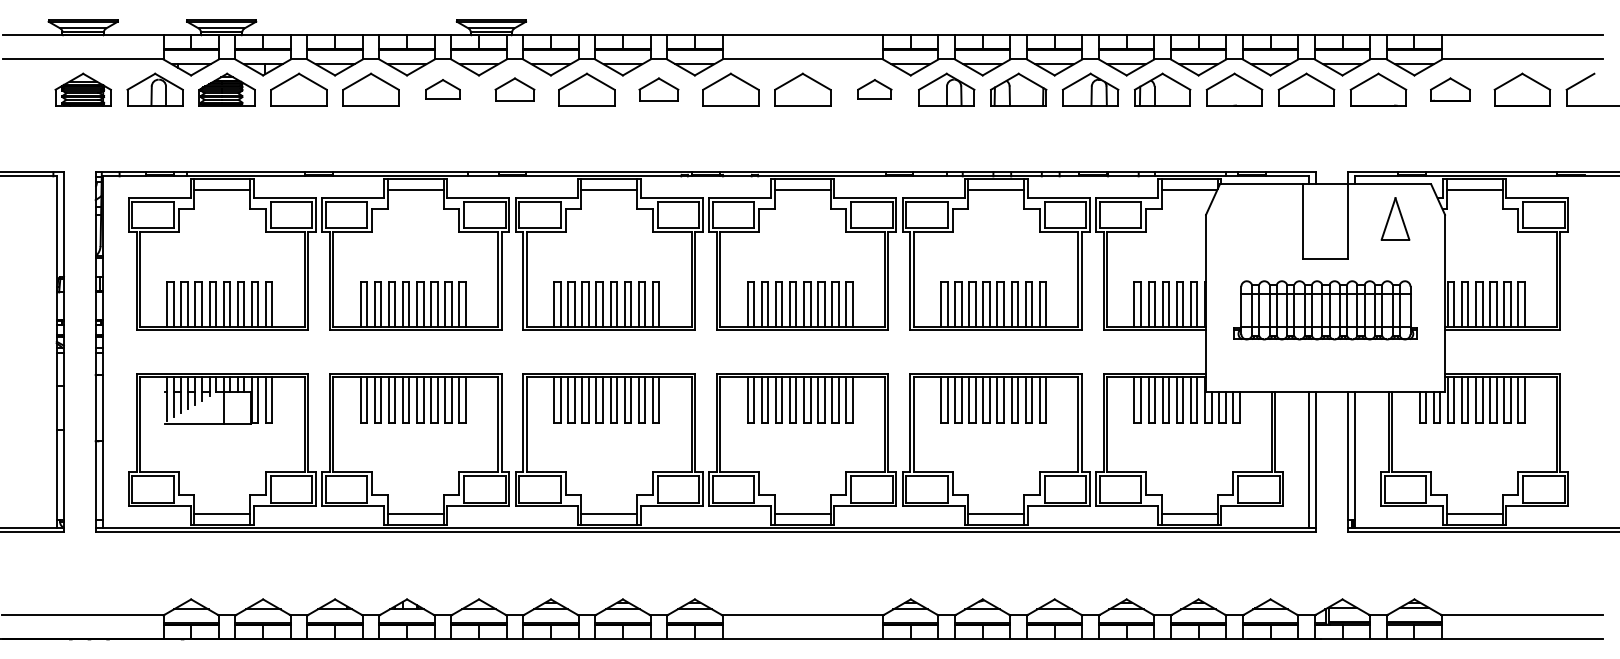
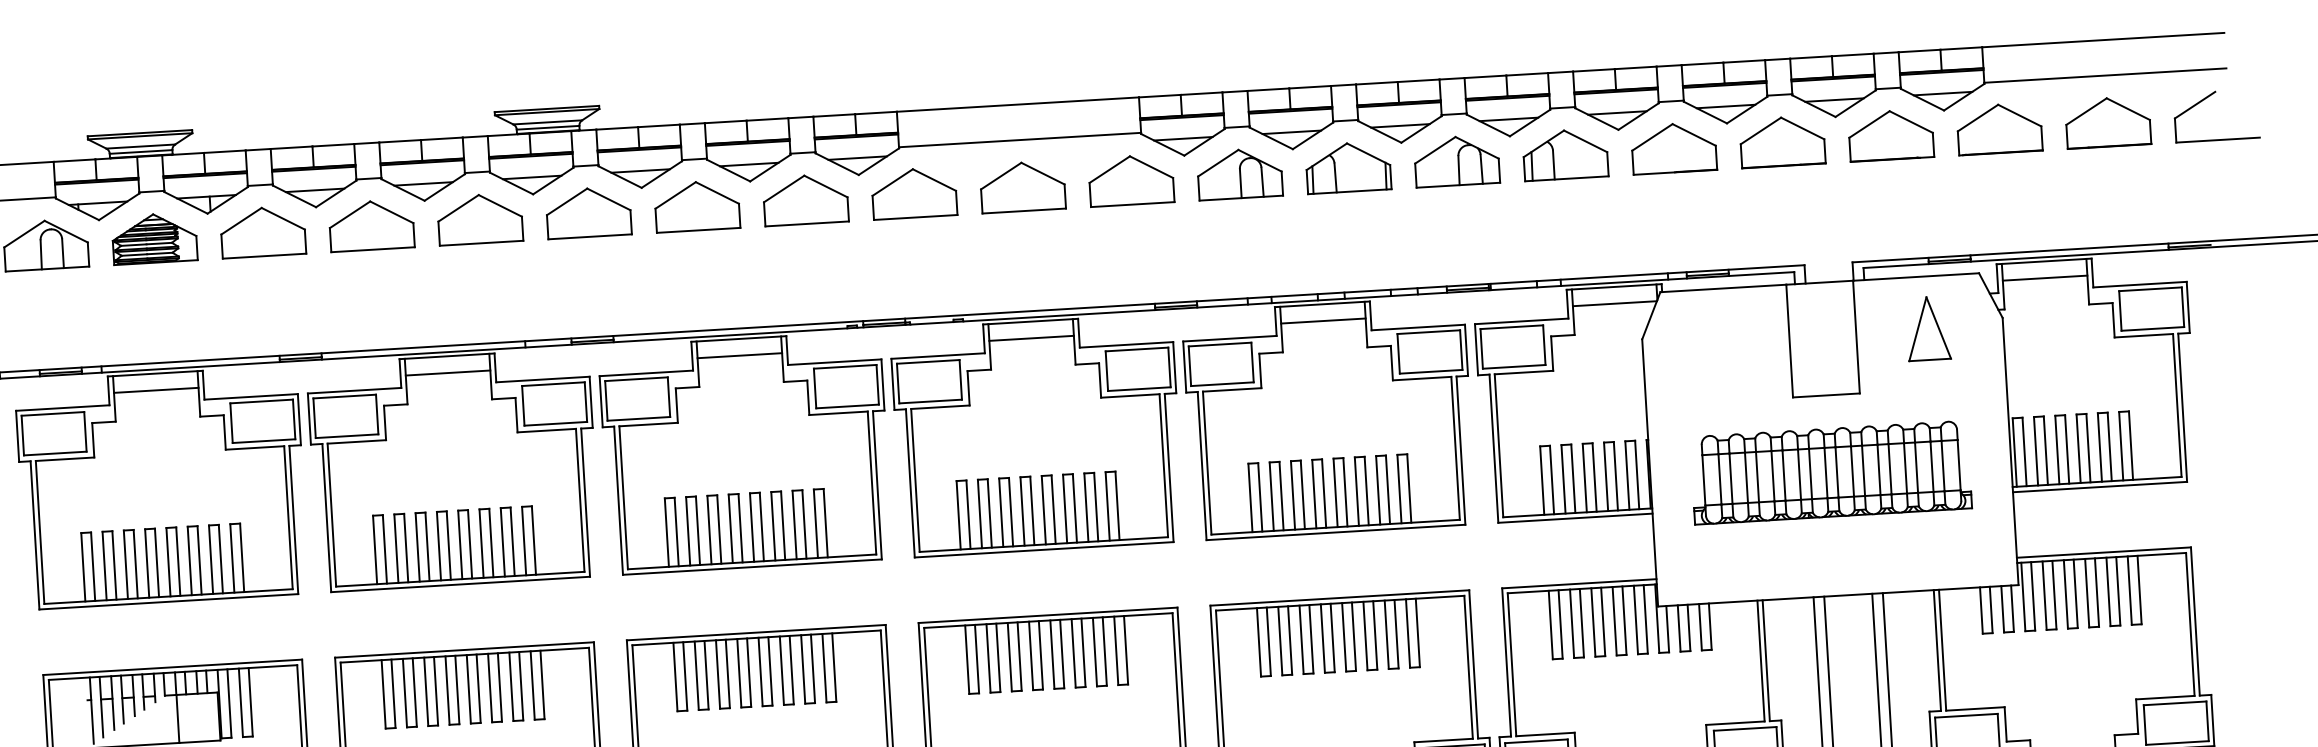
part: (442, 89) -> (479, 218), size x1.67
part: (514, 89) -> (587, 212), size x1.43
part: (658, 89) -> (805, 199), size x1.43
part: (874, 89) -> (1130, 180), size x1.67
part: (1450, 89) -> (1999, 128), size x1.43

